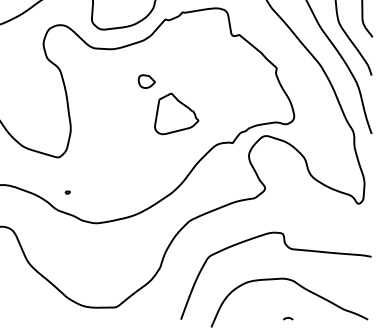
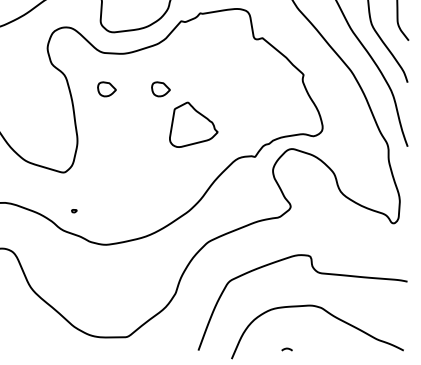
part: (97, 81) -> (106, 89), added
curve: (287, 318) -> (286, 349), moved

